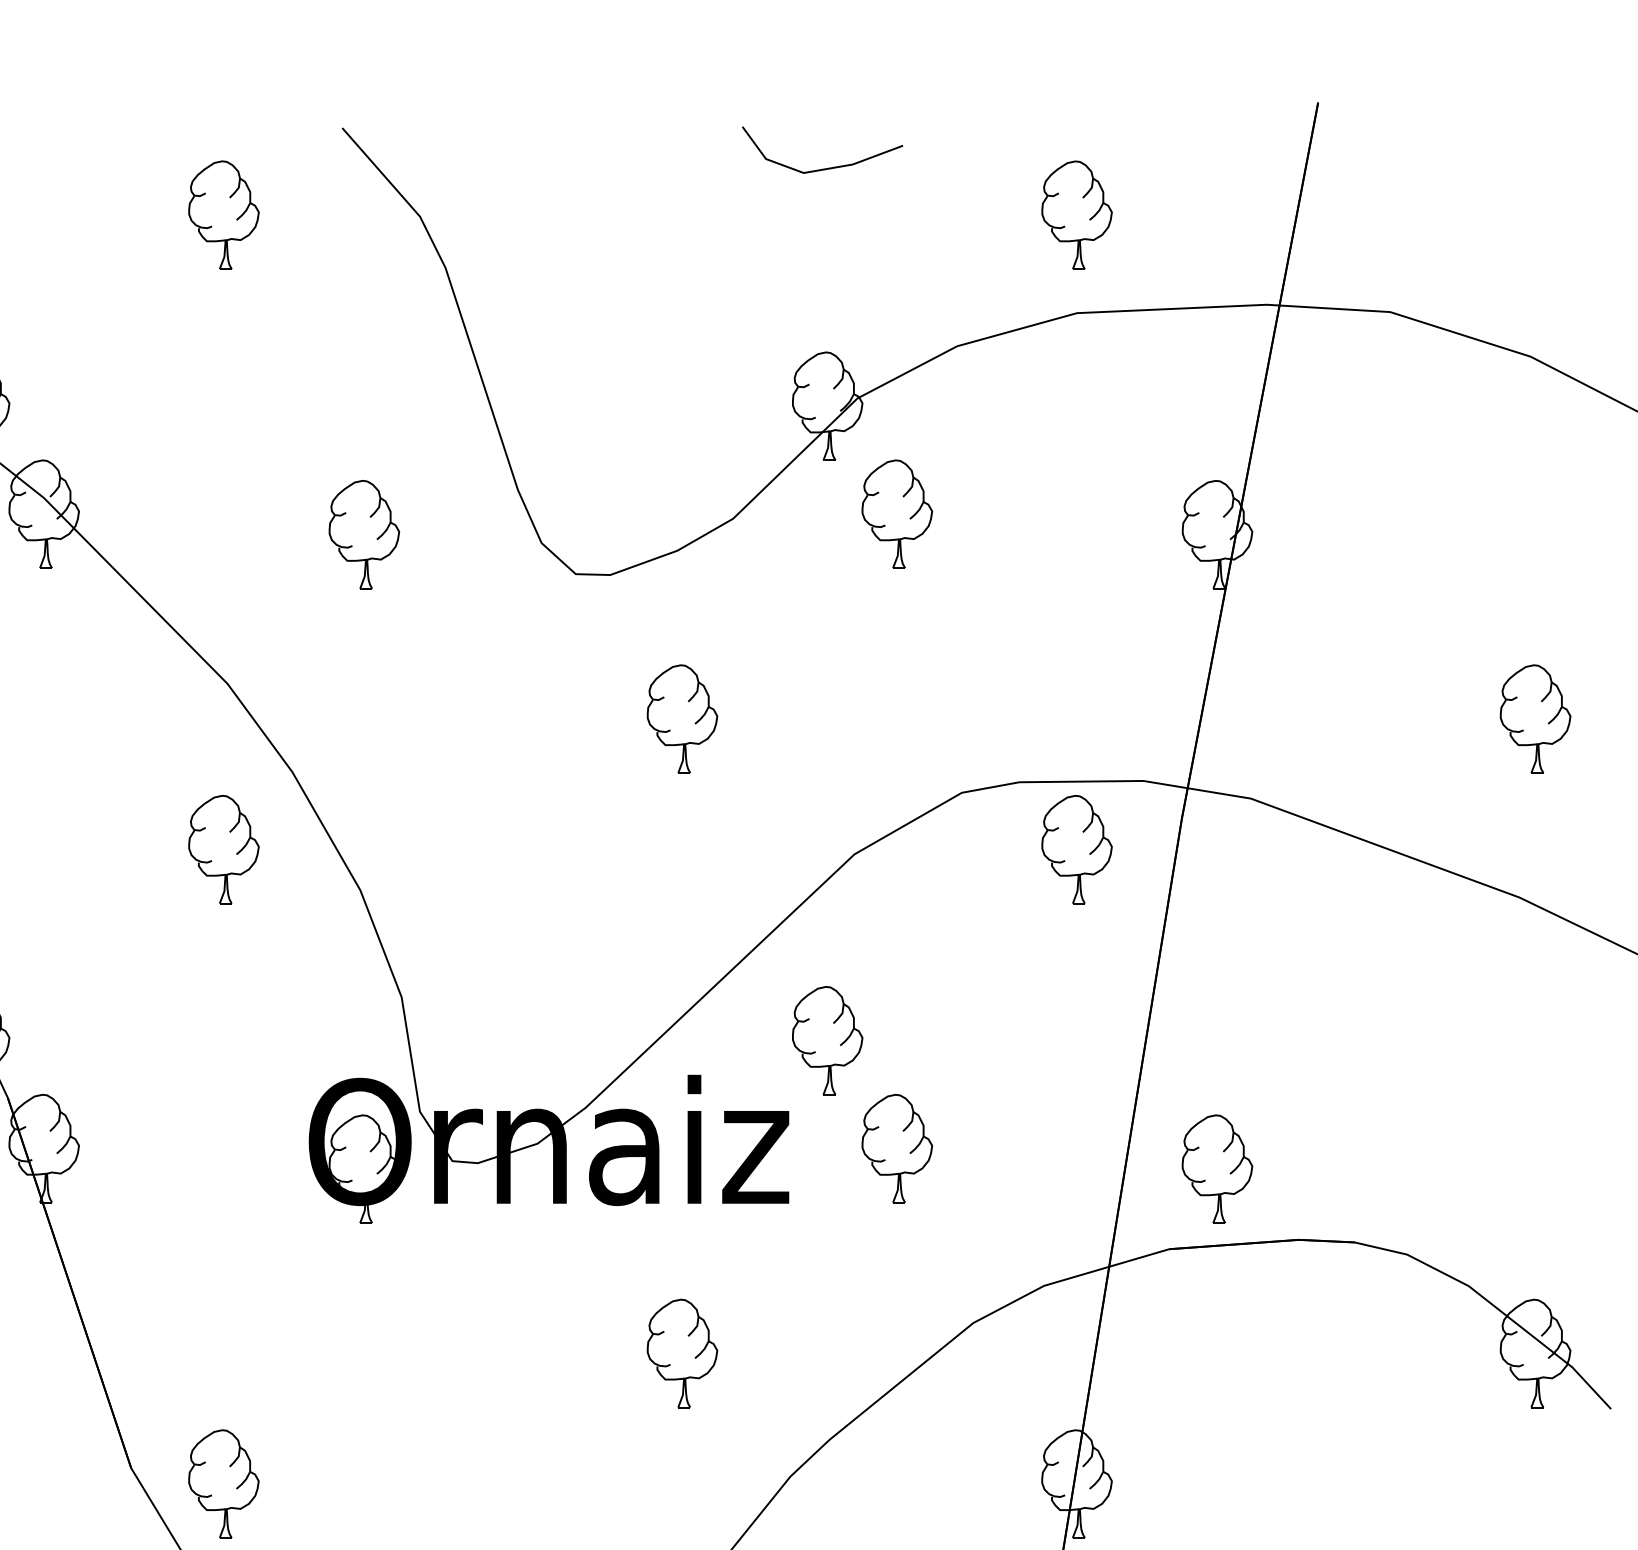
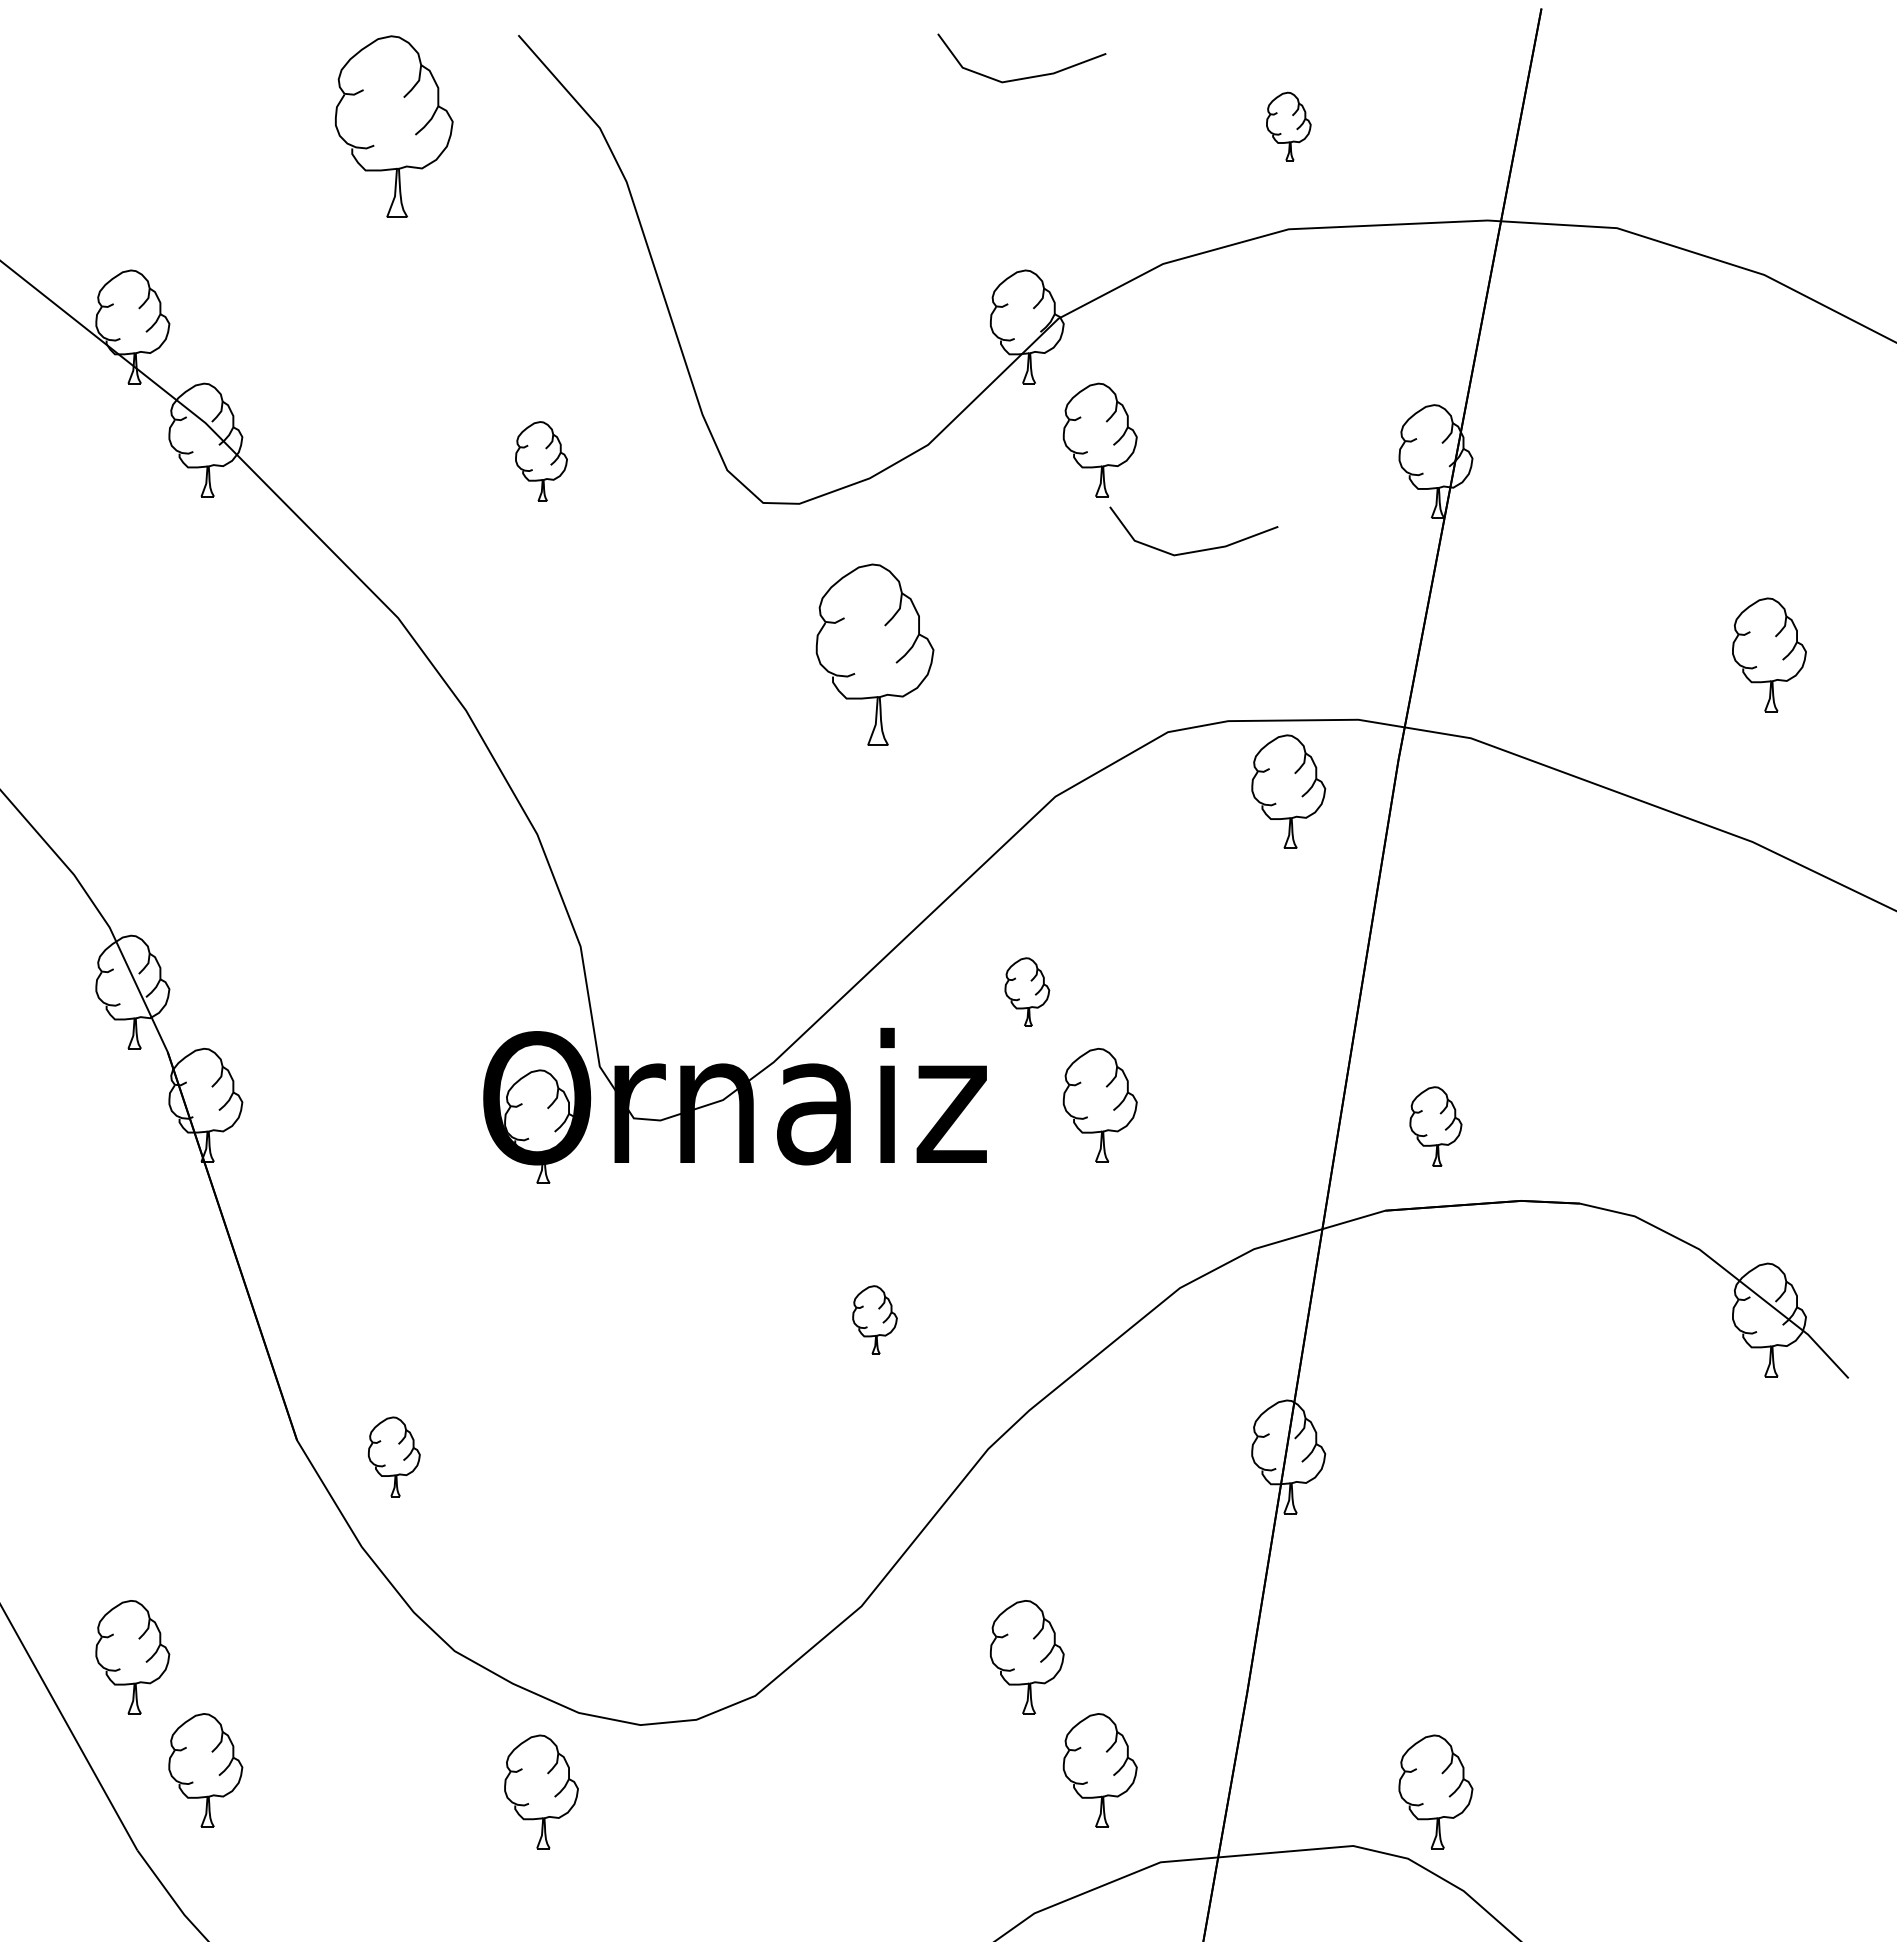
part: (224, 215) -> (394, 126), size x1.6
part: (1076, 215) -> (1288, 126), size x0.6
part: (364, 534) -> (541, 461), size x0.7
line: (988, 619) -> (1195, 550), added
part: (681, 718) -> (874, 654), size x1.6
part: (224, 849) -> (394, 791), removed
part: (827, 1040) -> (1027, 991), size x0.6
part: (1217, 1168) -> (1435, 1126), size x0.7
part: (681, 1352) -> (874, 1319), size x0.6
part: (224, 1483) -> (394, 1456), size x0.7

